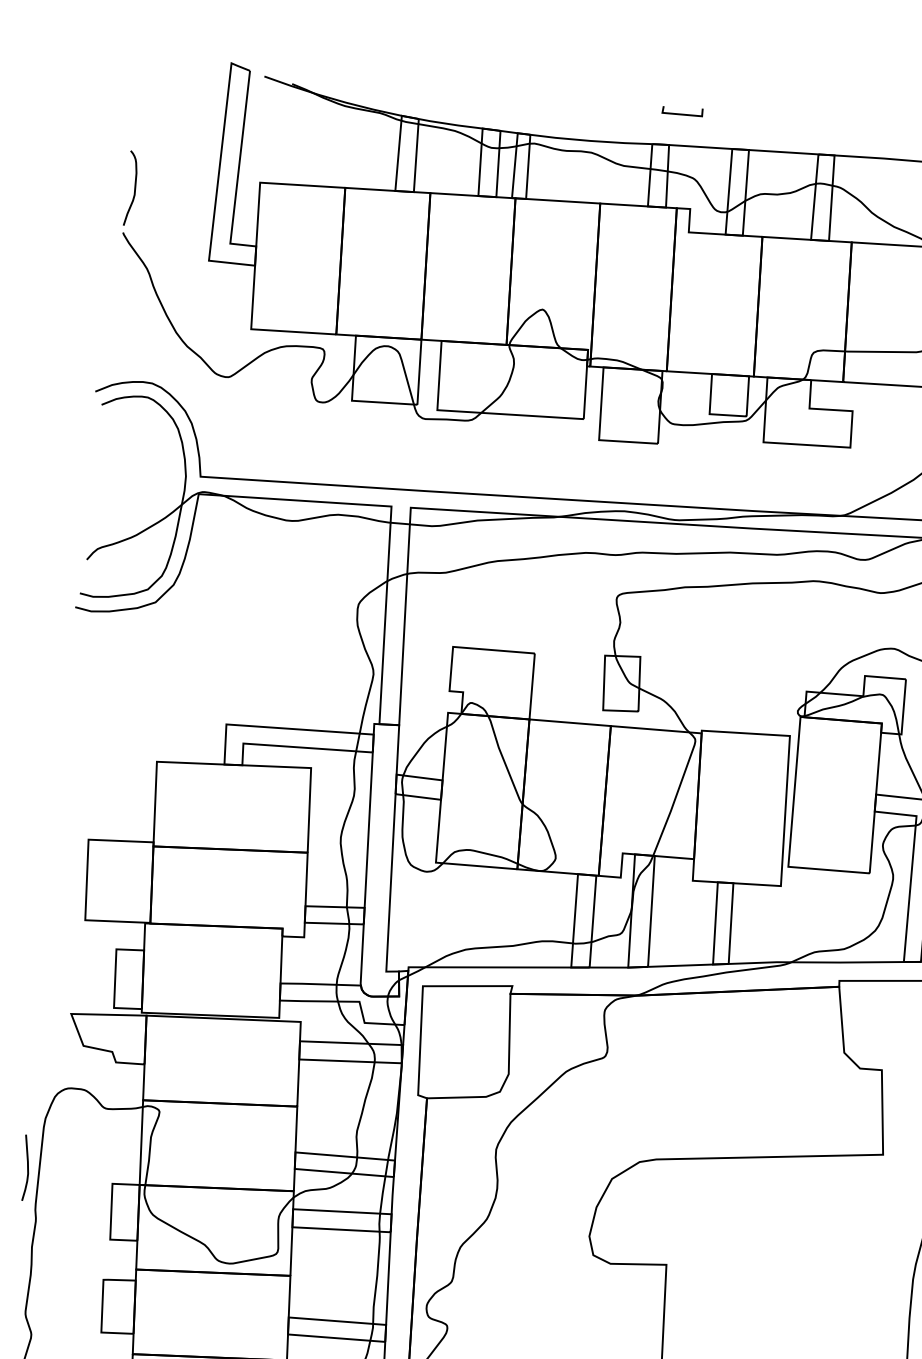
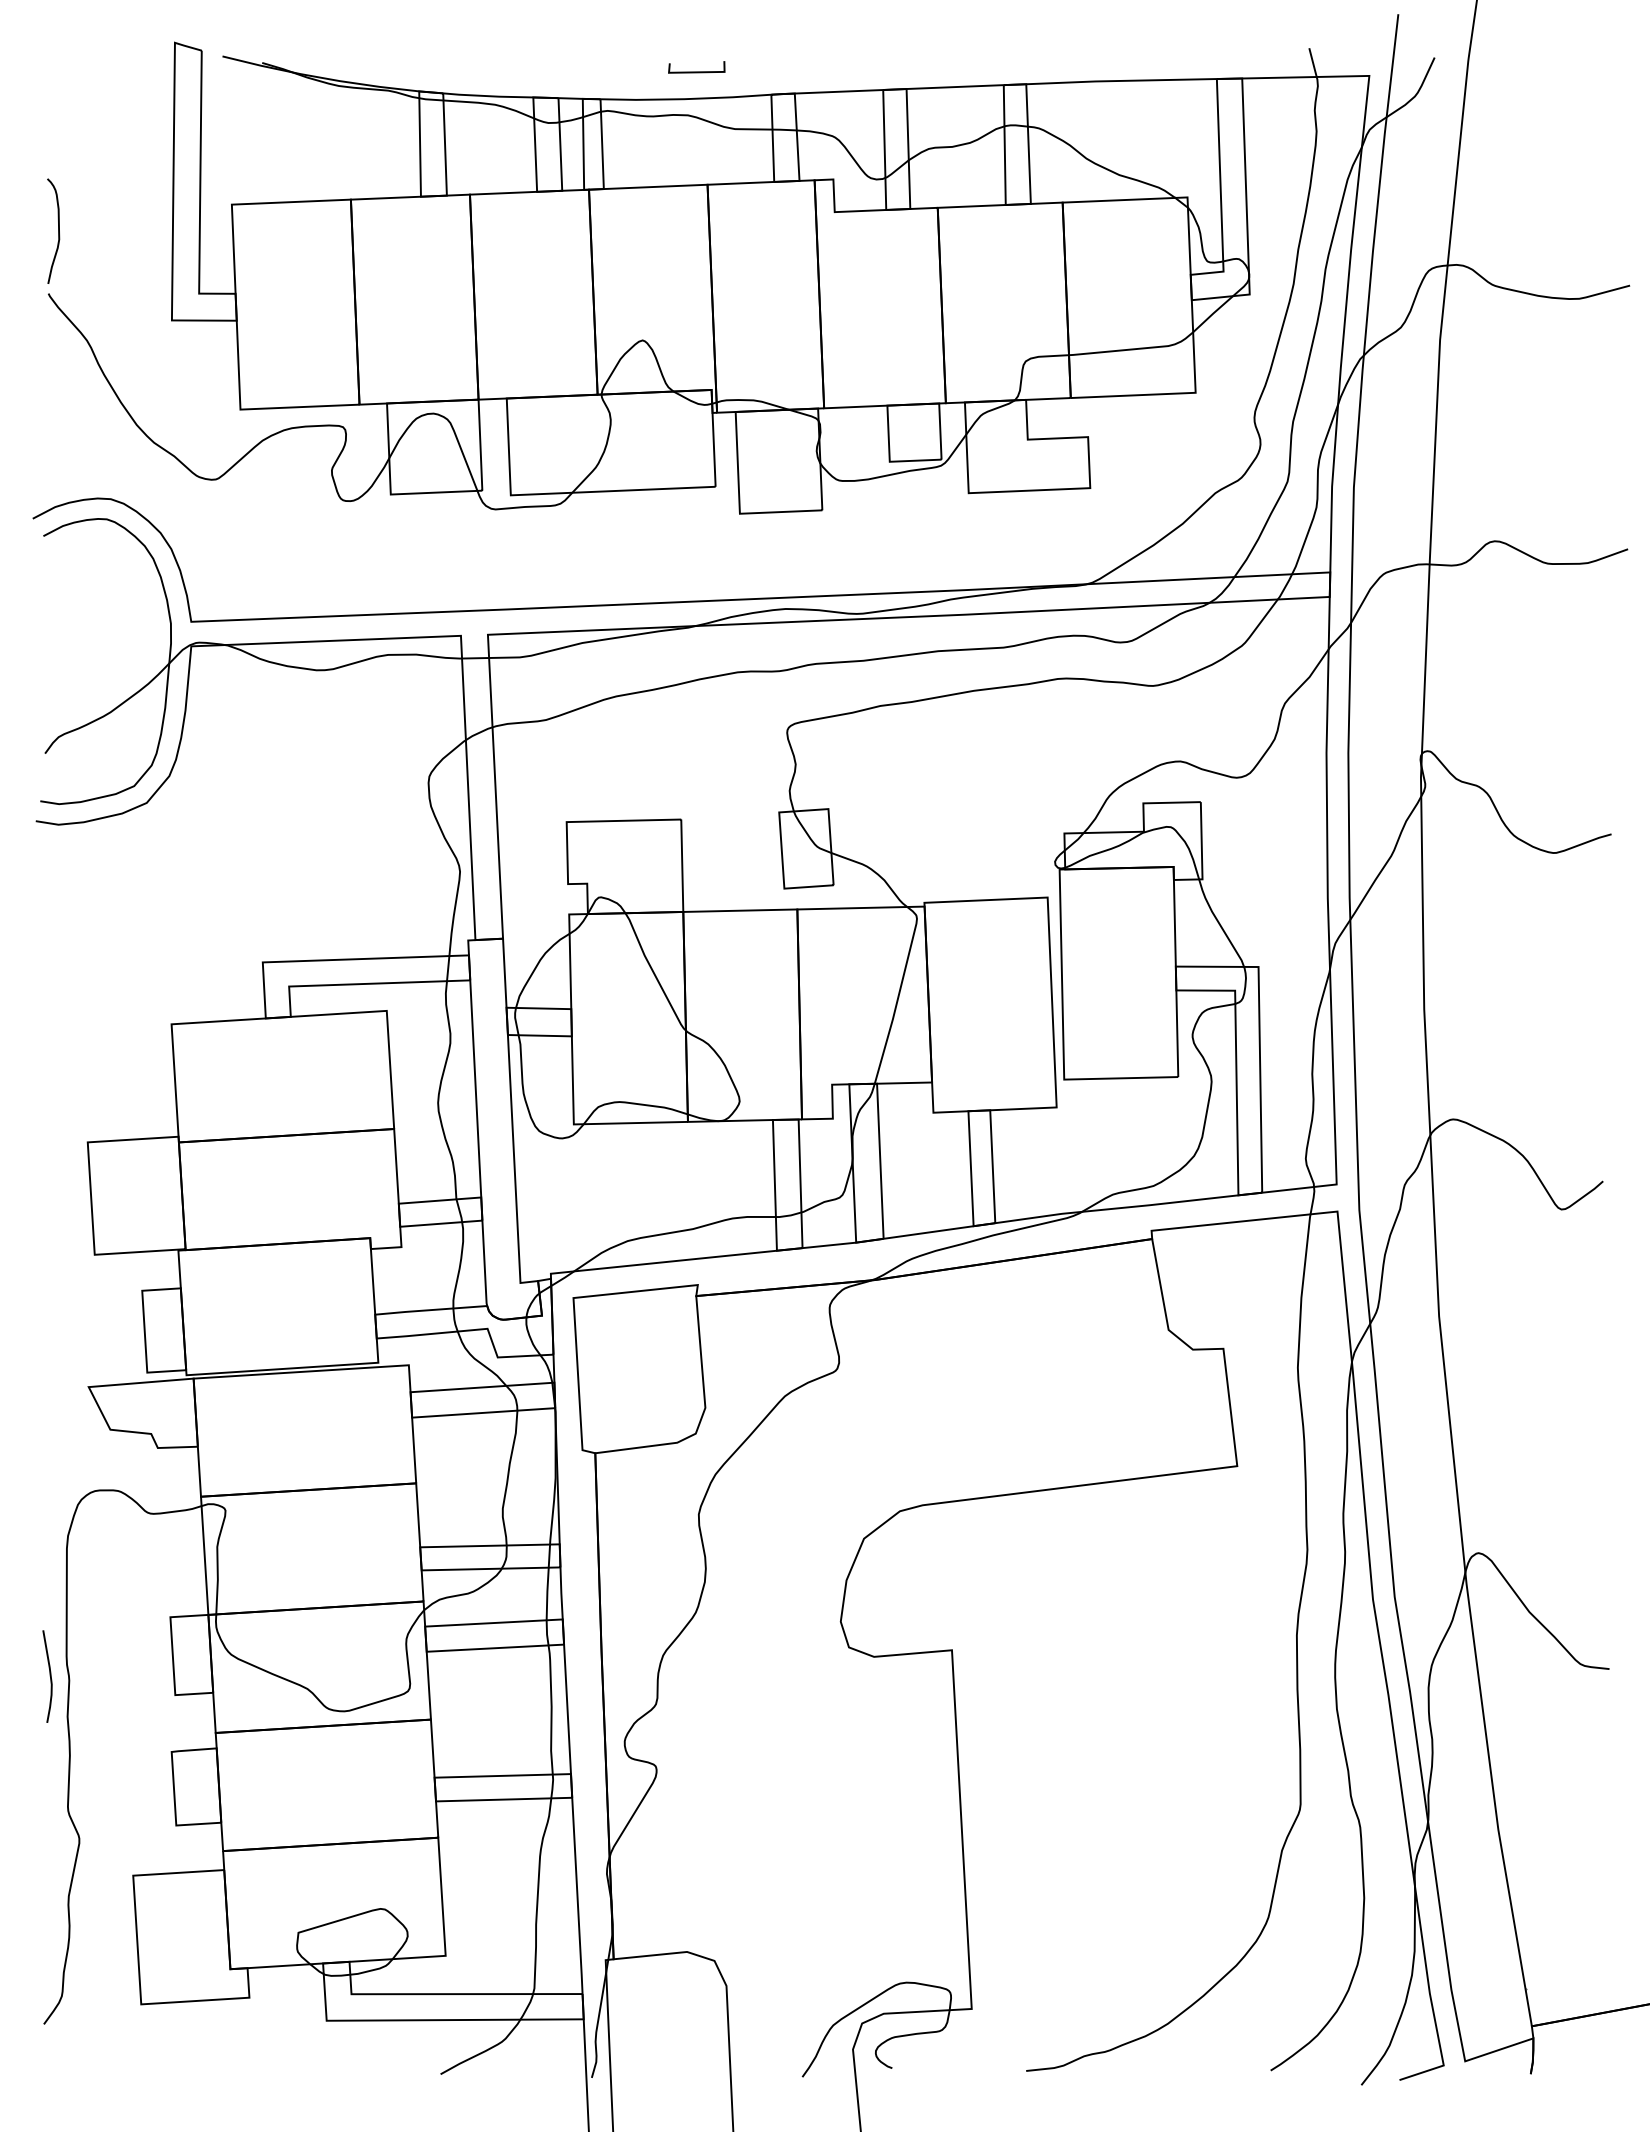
line: (682, 113) -> (696, 71), moved
curve: (27, 1167) -> (49, 1676), moved

